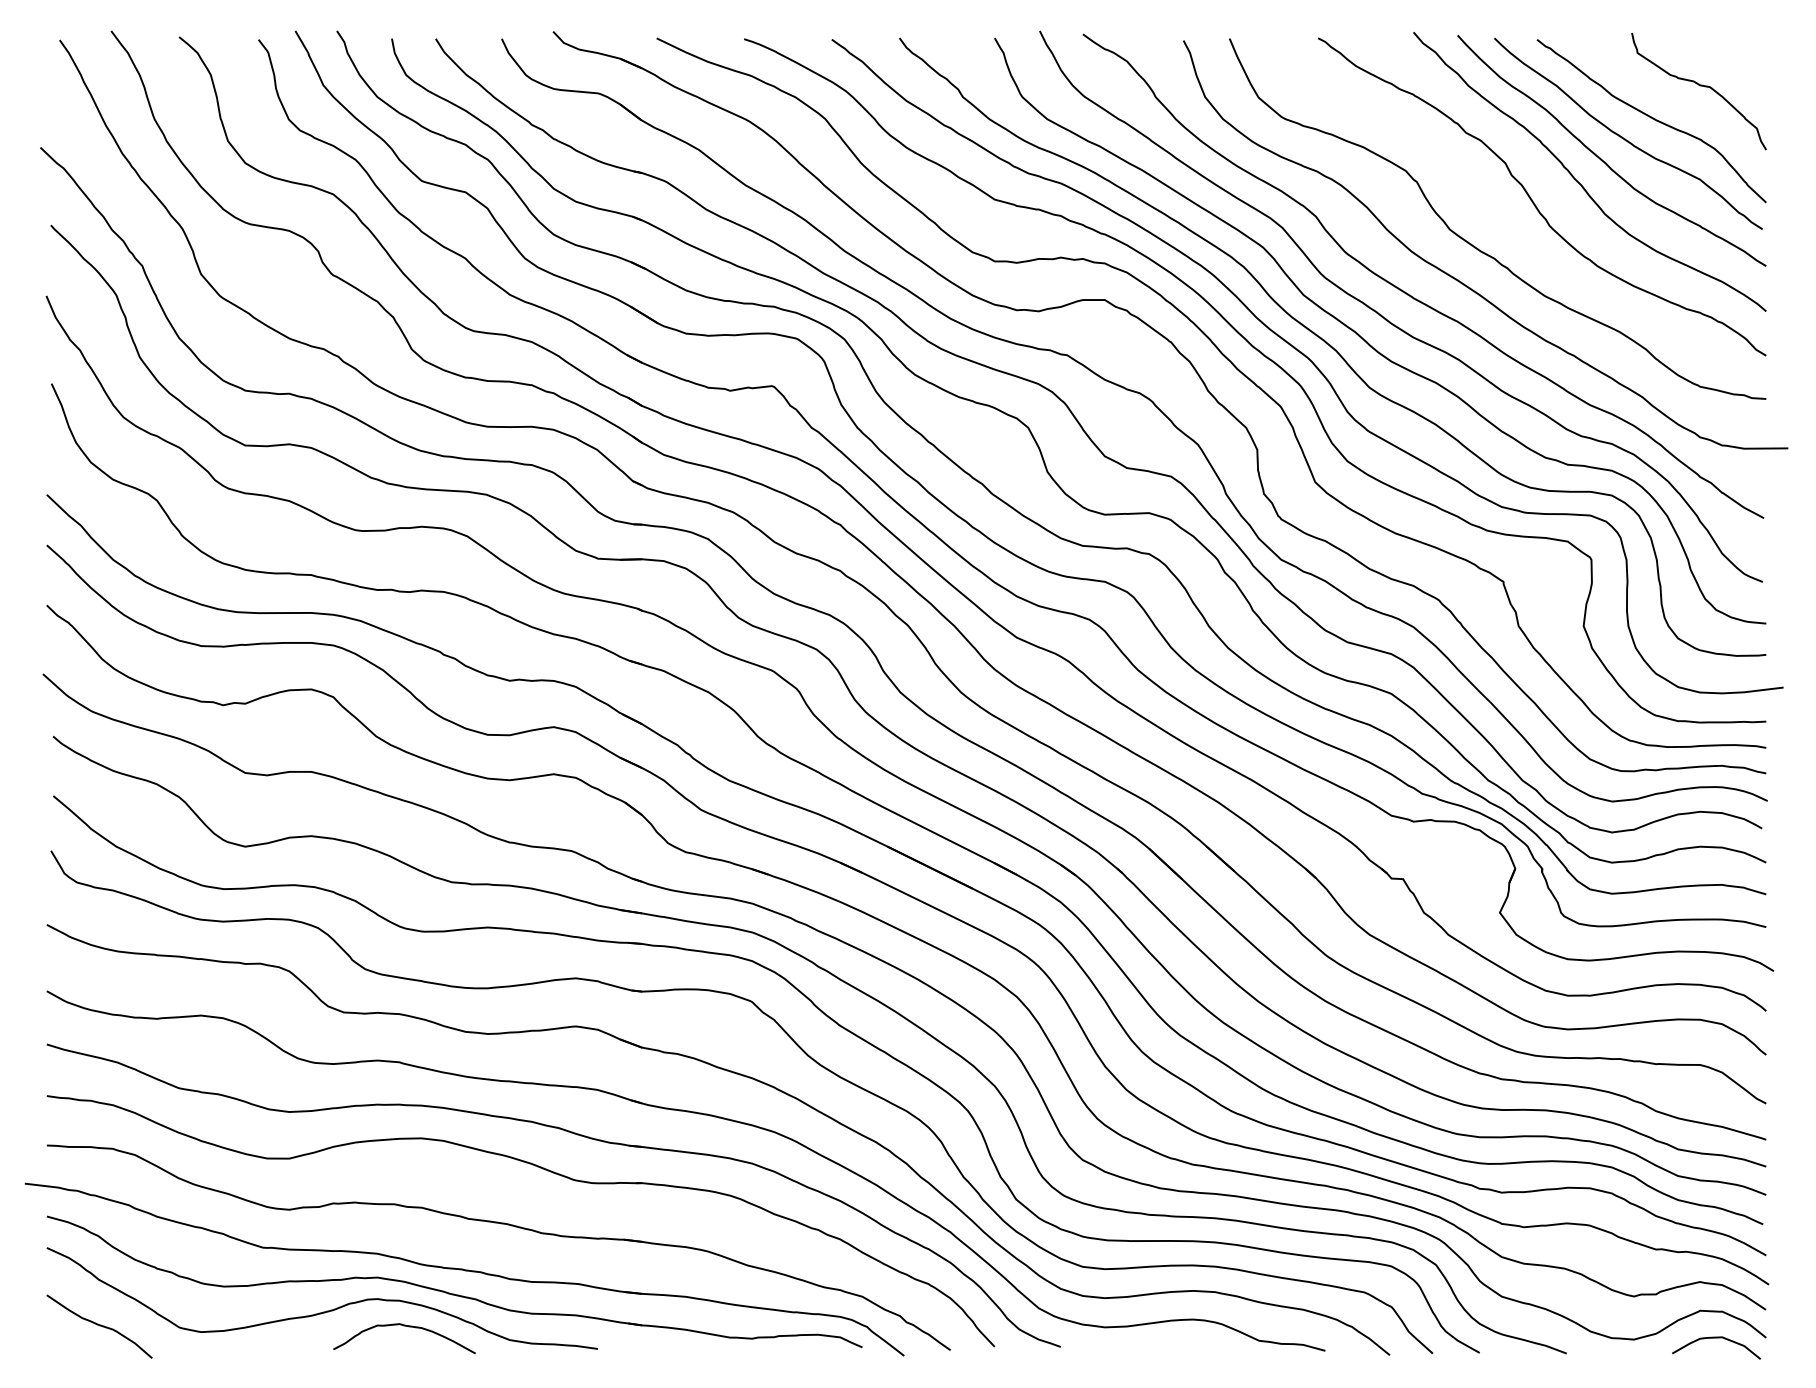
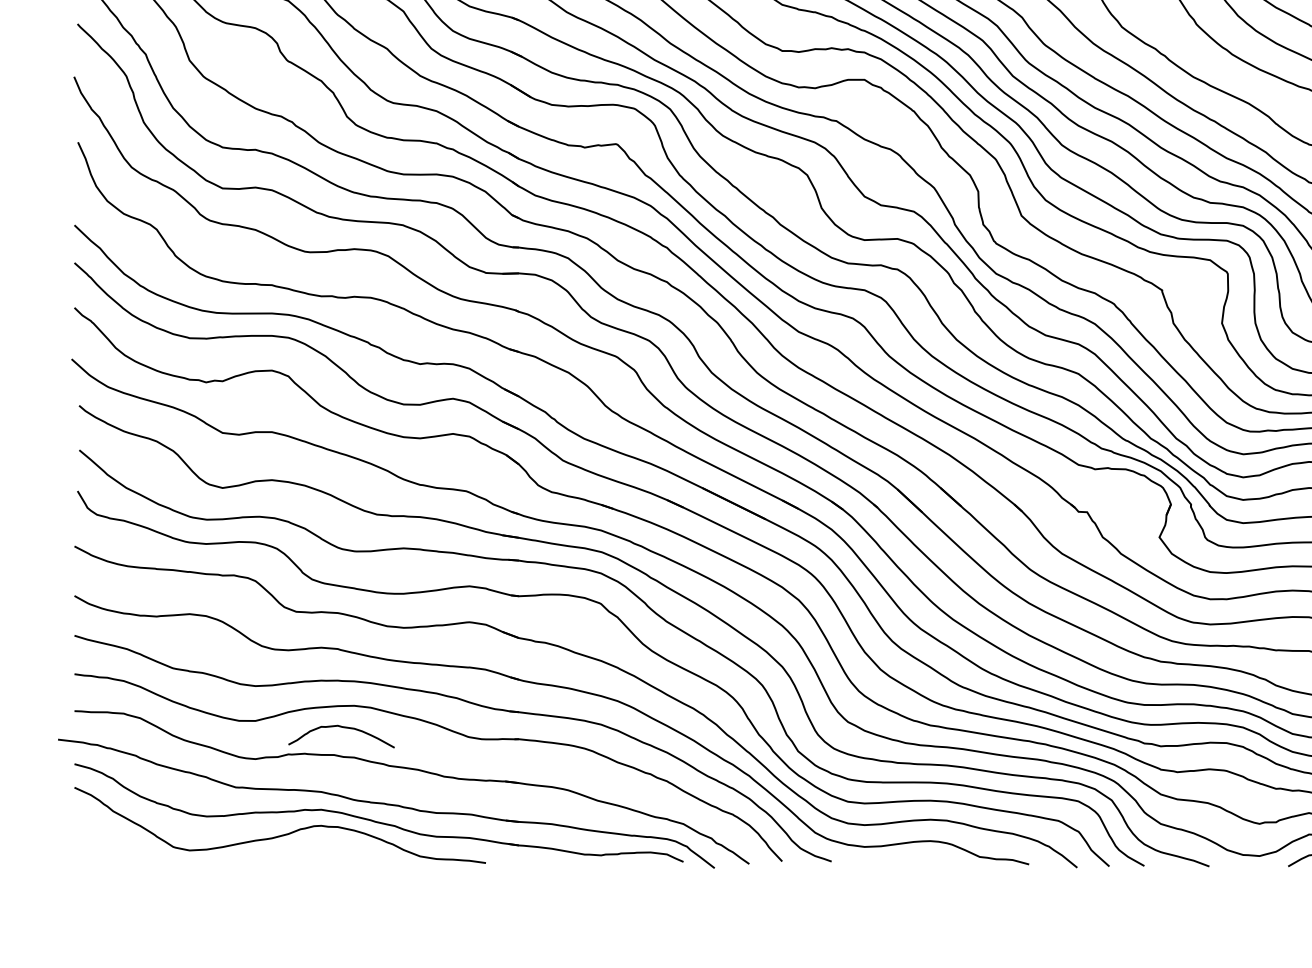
curve: (99, 1326) -> (113, 846), removed
curve: (408, 1327) -> (344, 728), moved

